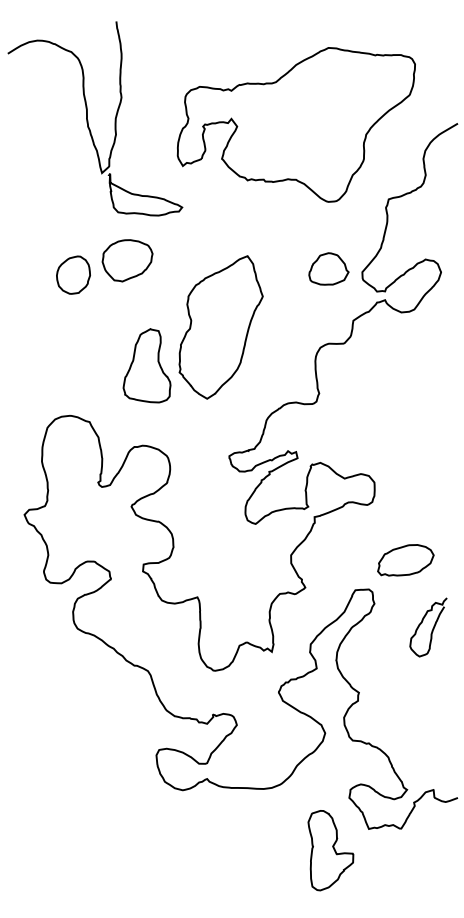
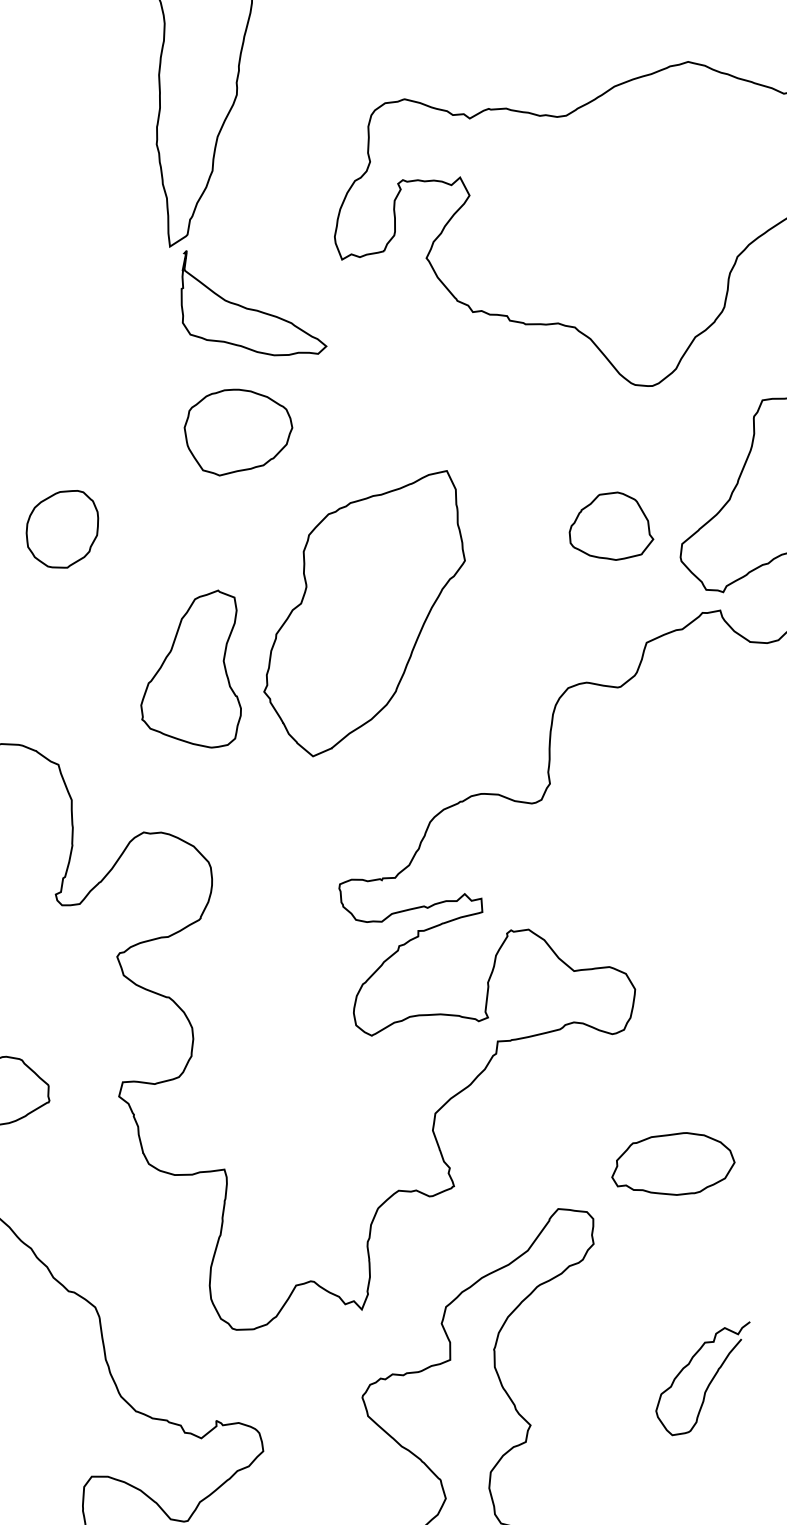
part: (127, 260) -> (237, 433), moved
part: (73, 274) -> (62, 527), moved
curve: (432, 628) -> (709, 1380), moved

